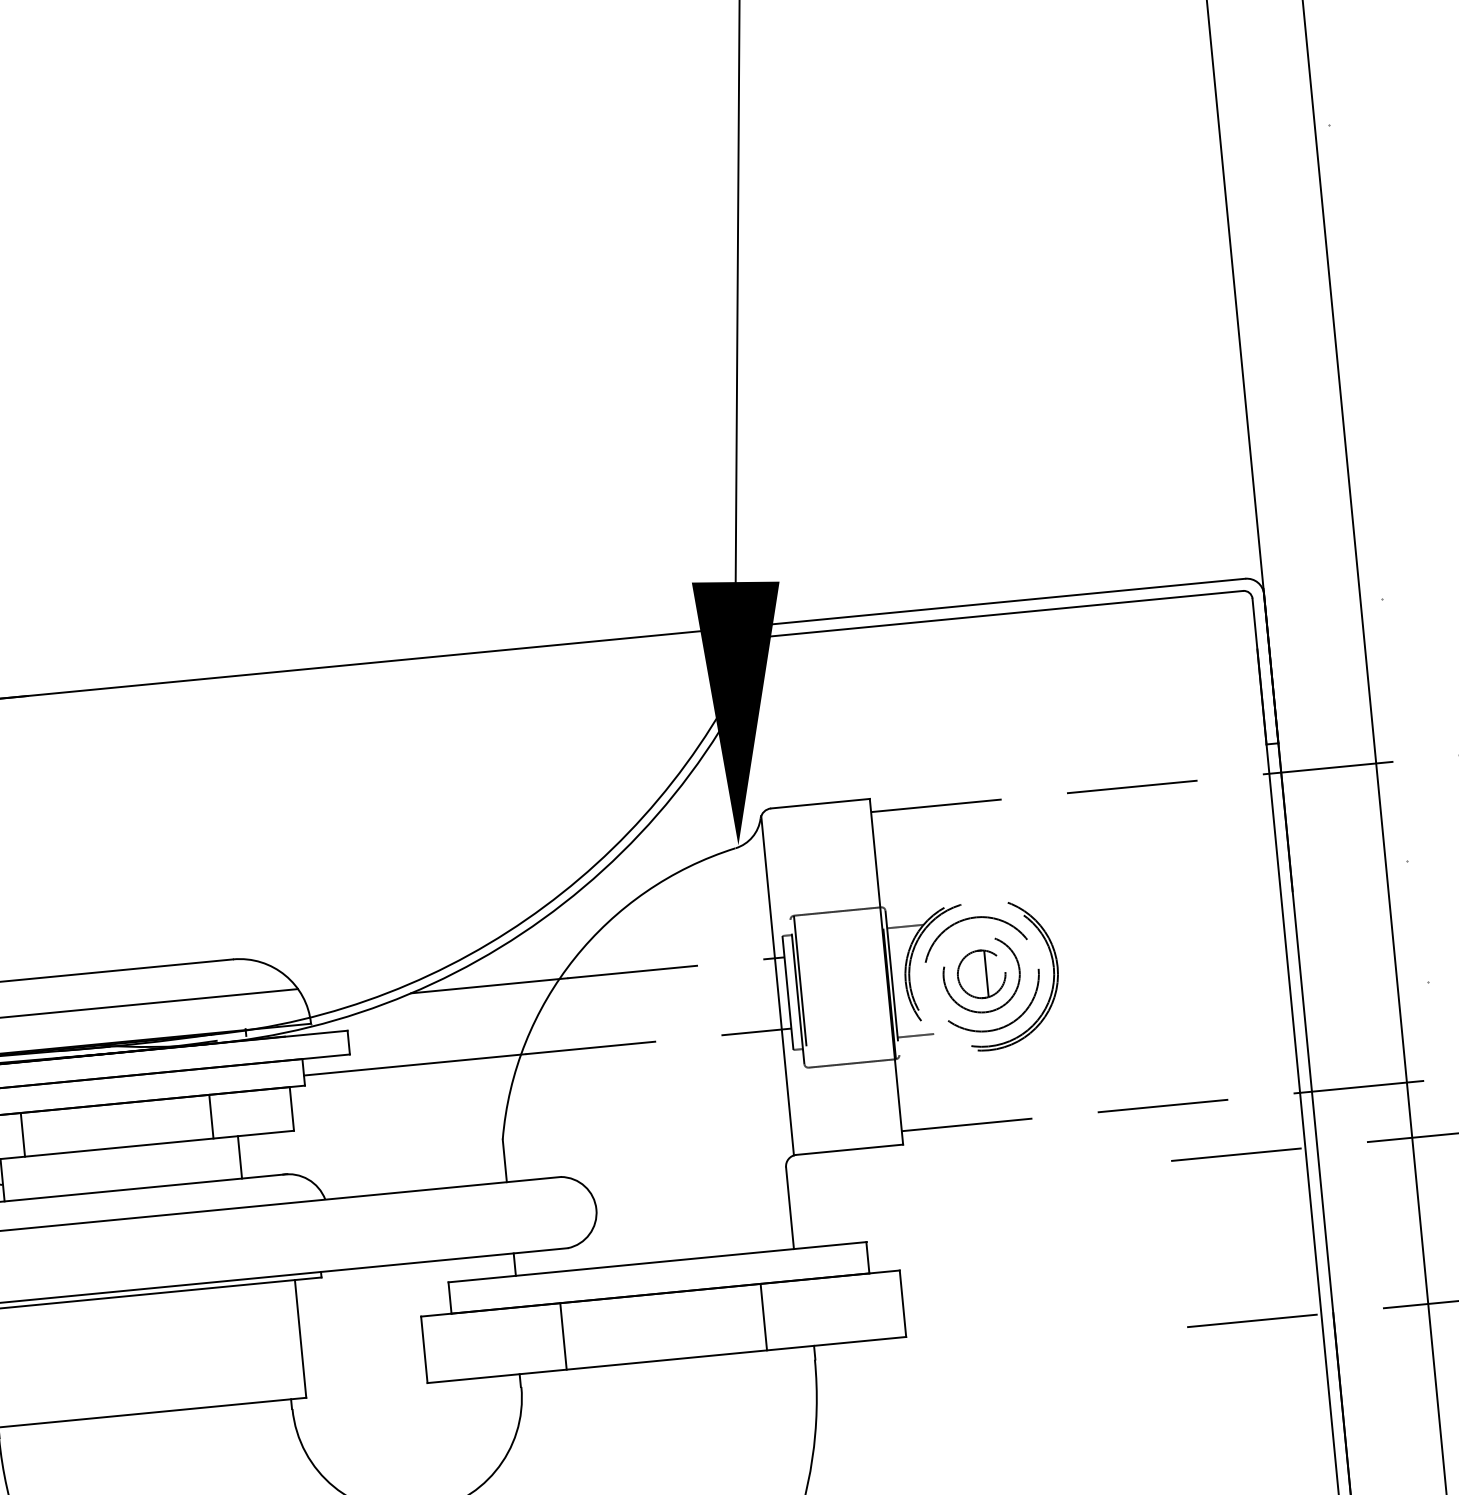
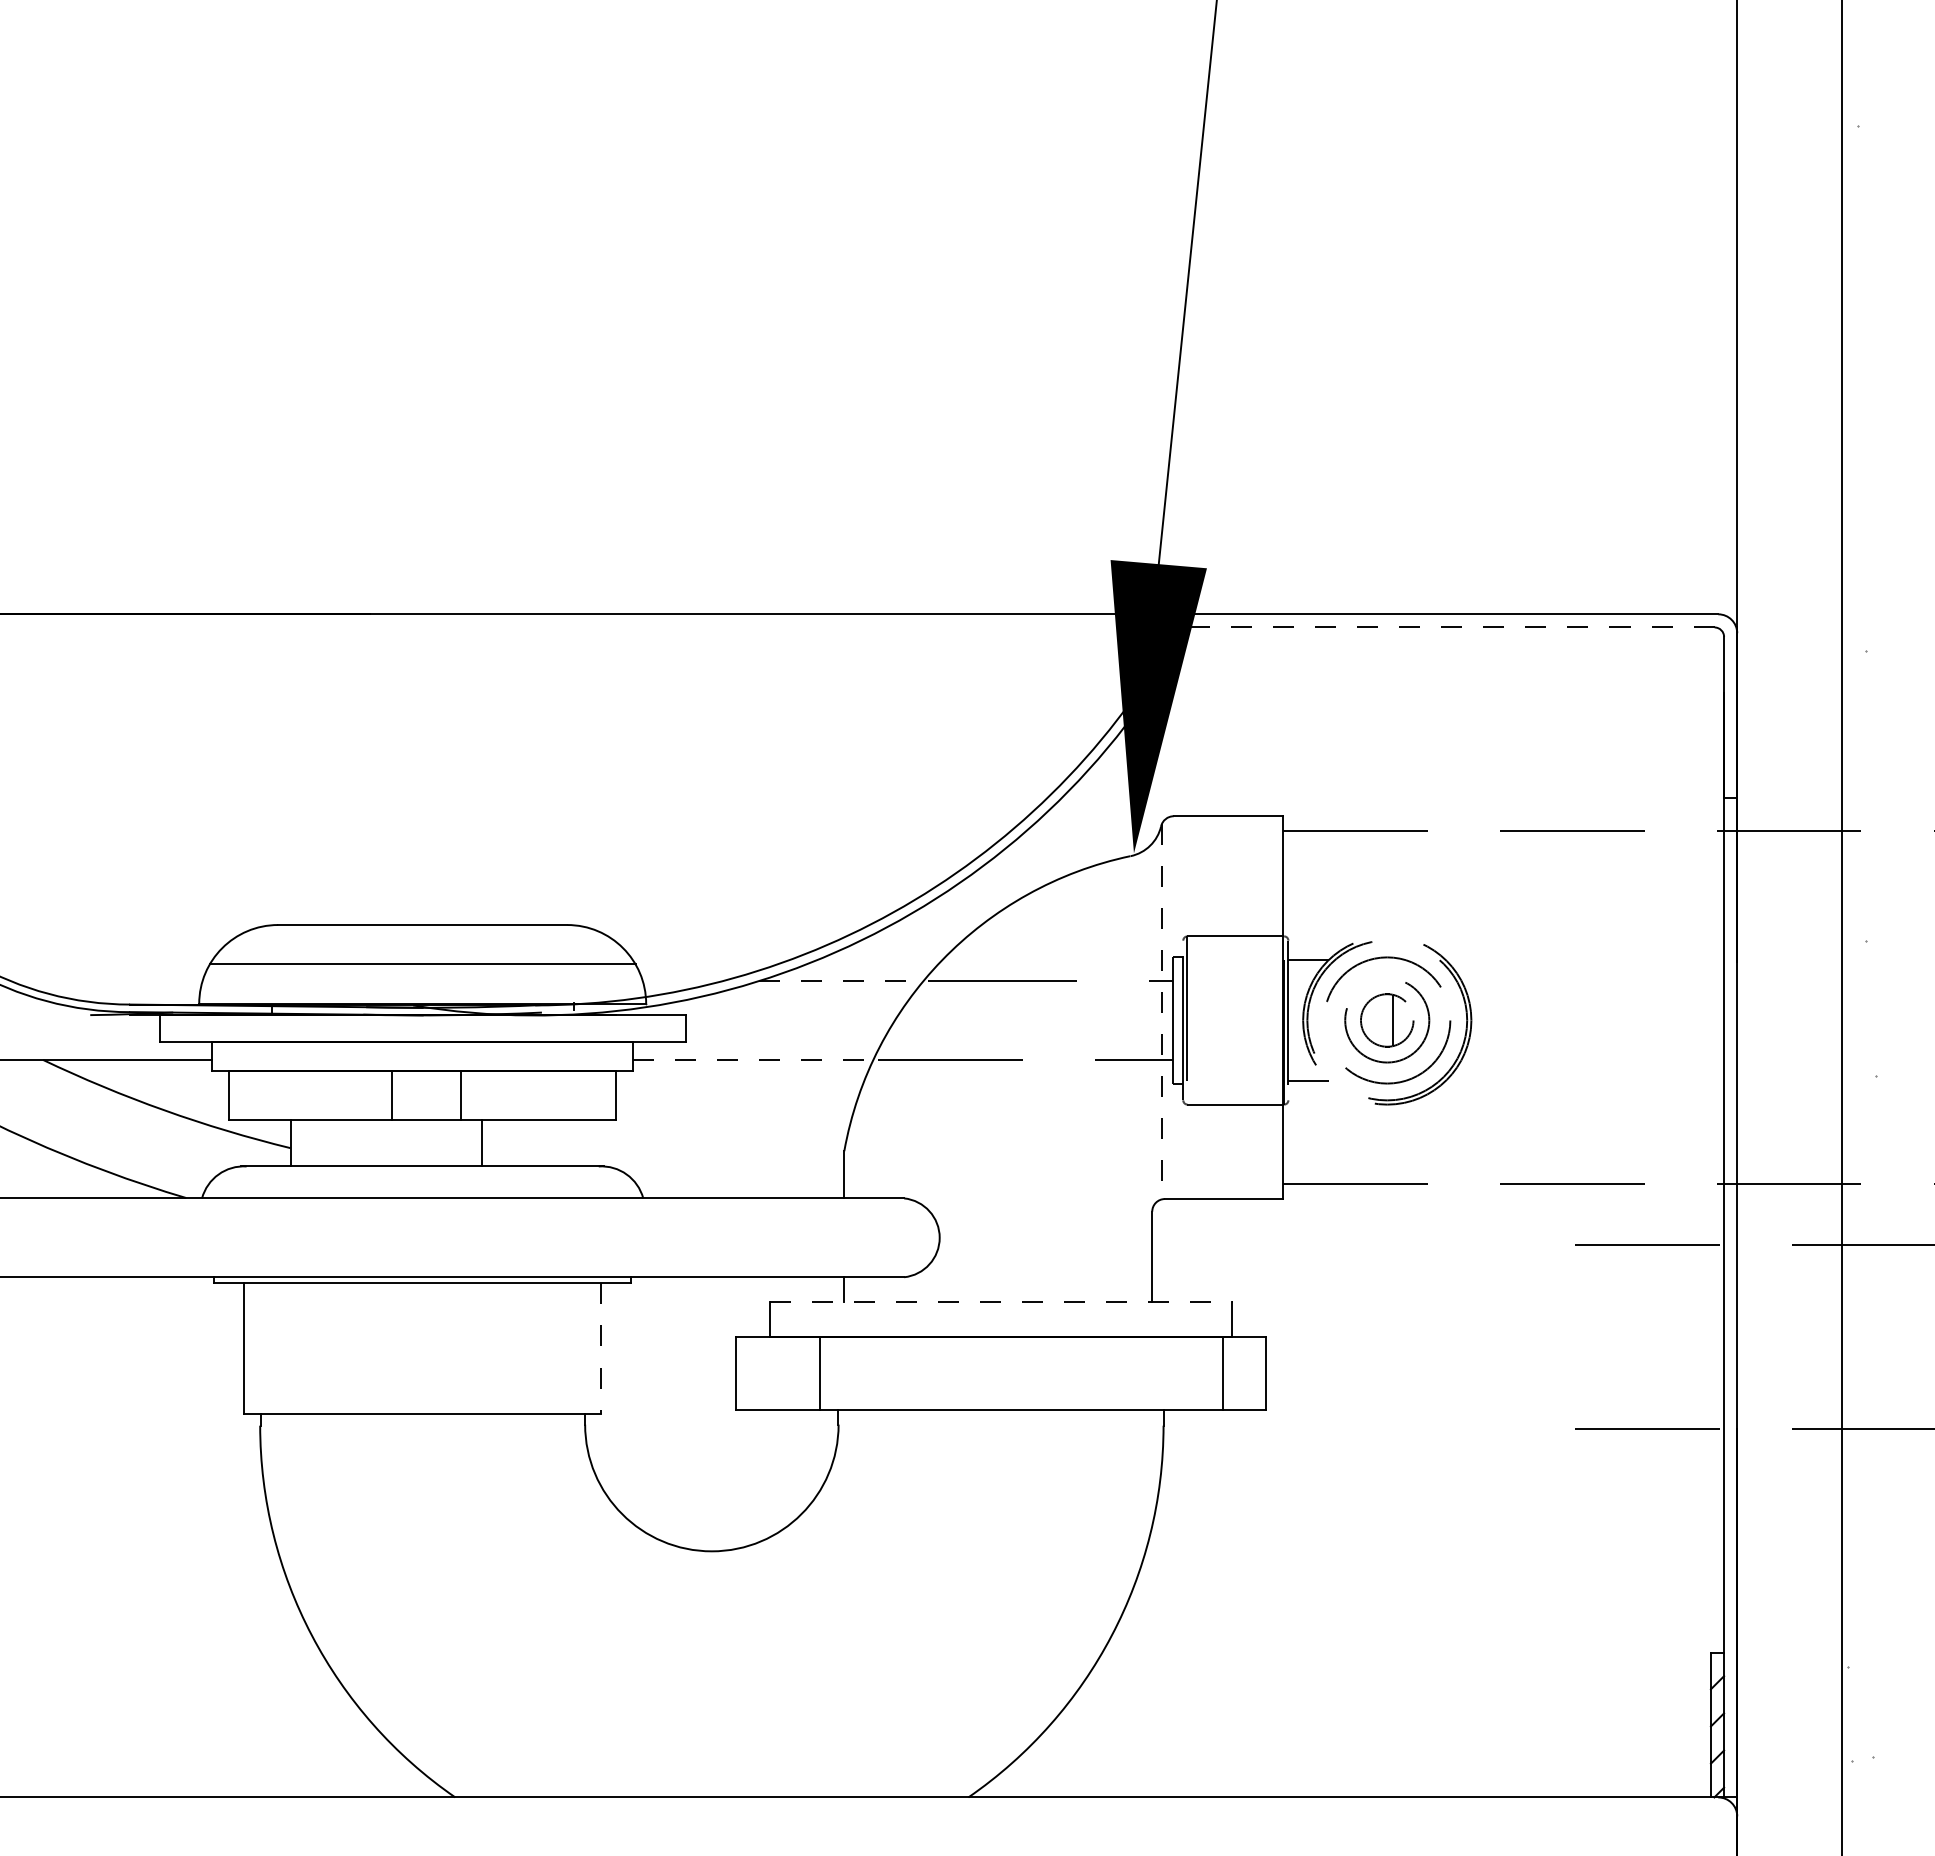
line: (1005, 613) -> (1451, 627), solid -> dashed
line: (777, 985) -> (1162, 1011), solid -> dashed
line: (489, 986) -> (845, 981), solid -> dashed
line: (414, 1064) -> (755, 1059), solid -> dashed
line: (211, 1116) -> (461, 1095), moved
line: (23, 1134) -> (392, 1095), moved
line: (240, 1156) -> (482, 1142), moved
line: (657, 1262) -> (1001, 1302), solid -> dashed
line: (764, 1317) -> (1223, 1373), moved
line: (563, 1336) -> (820, 1373), moved
line: (300, 1339) -> (601, 1349), solid -> dashed

